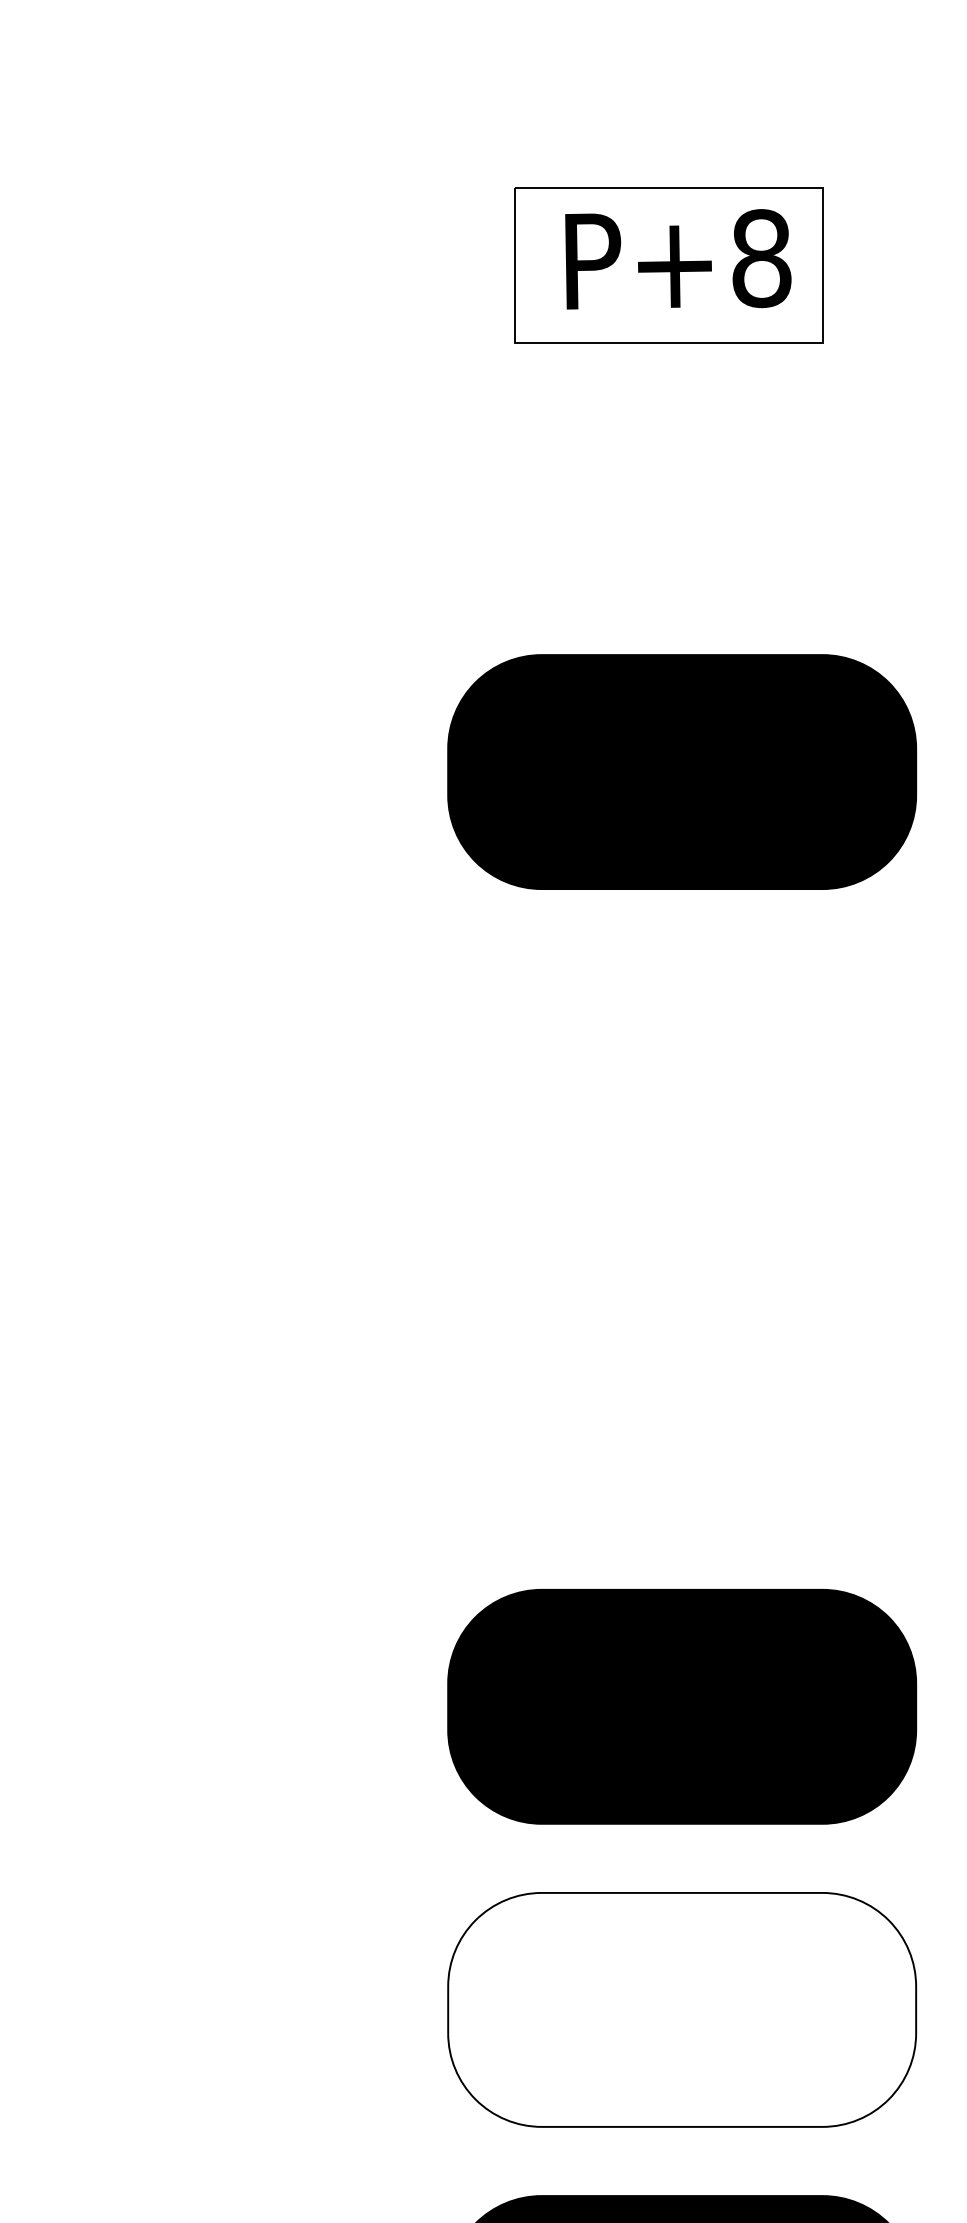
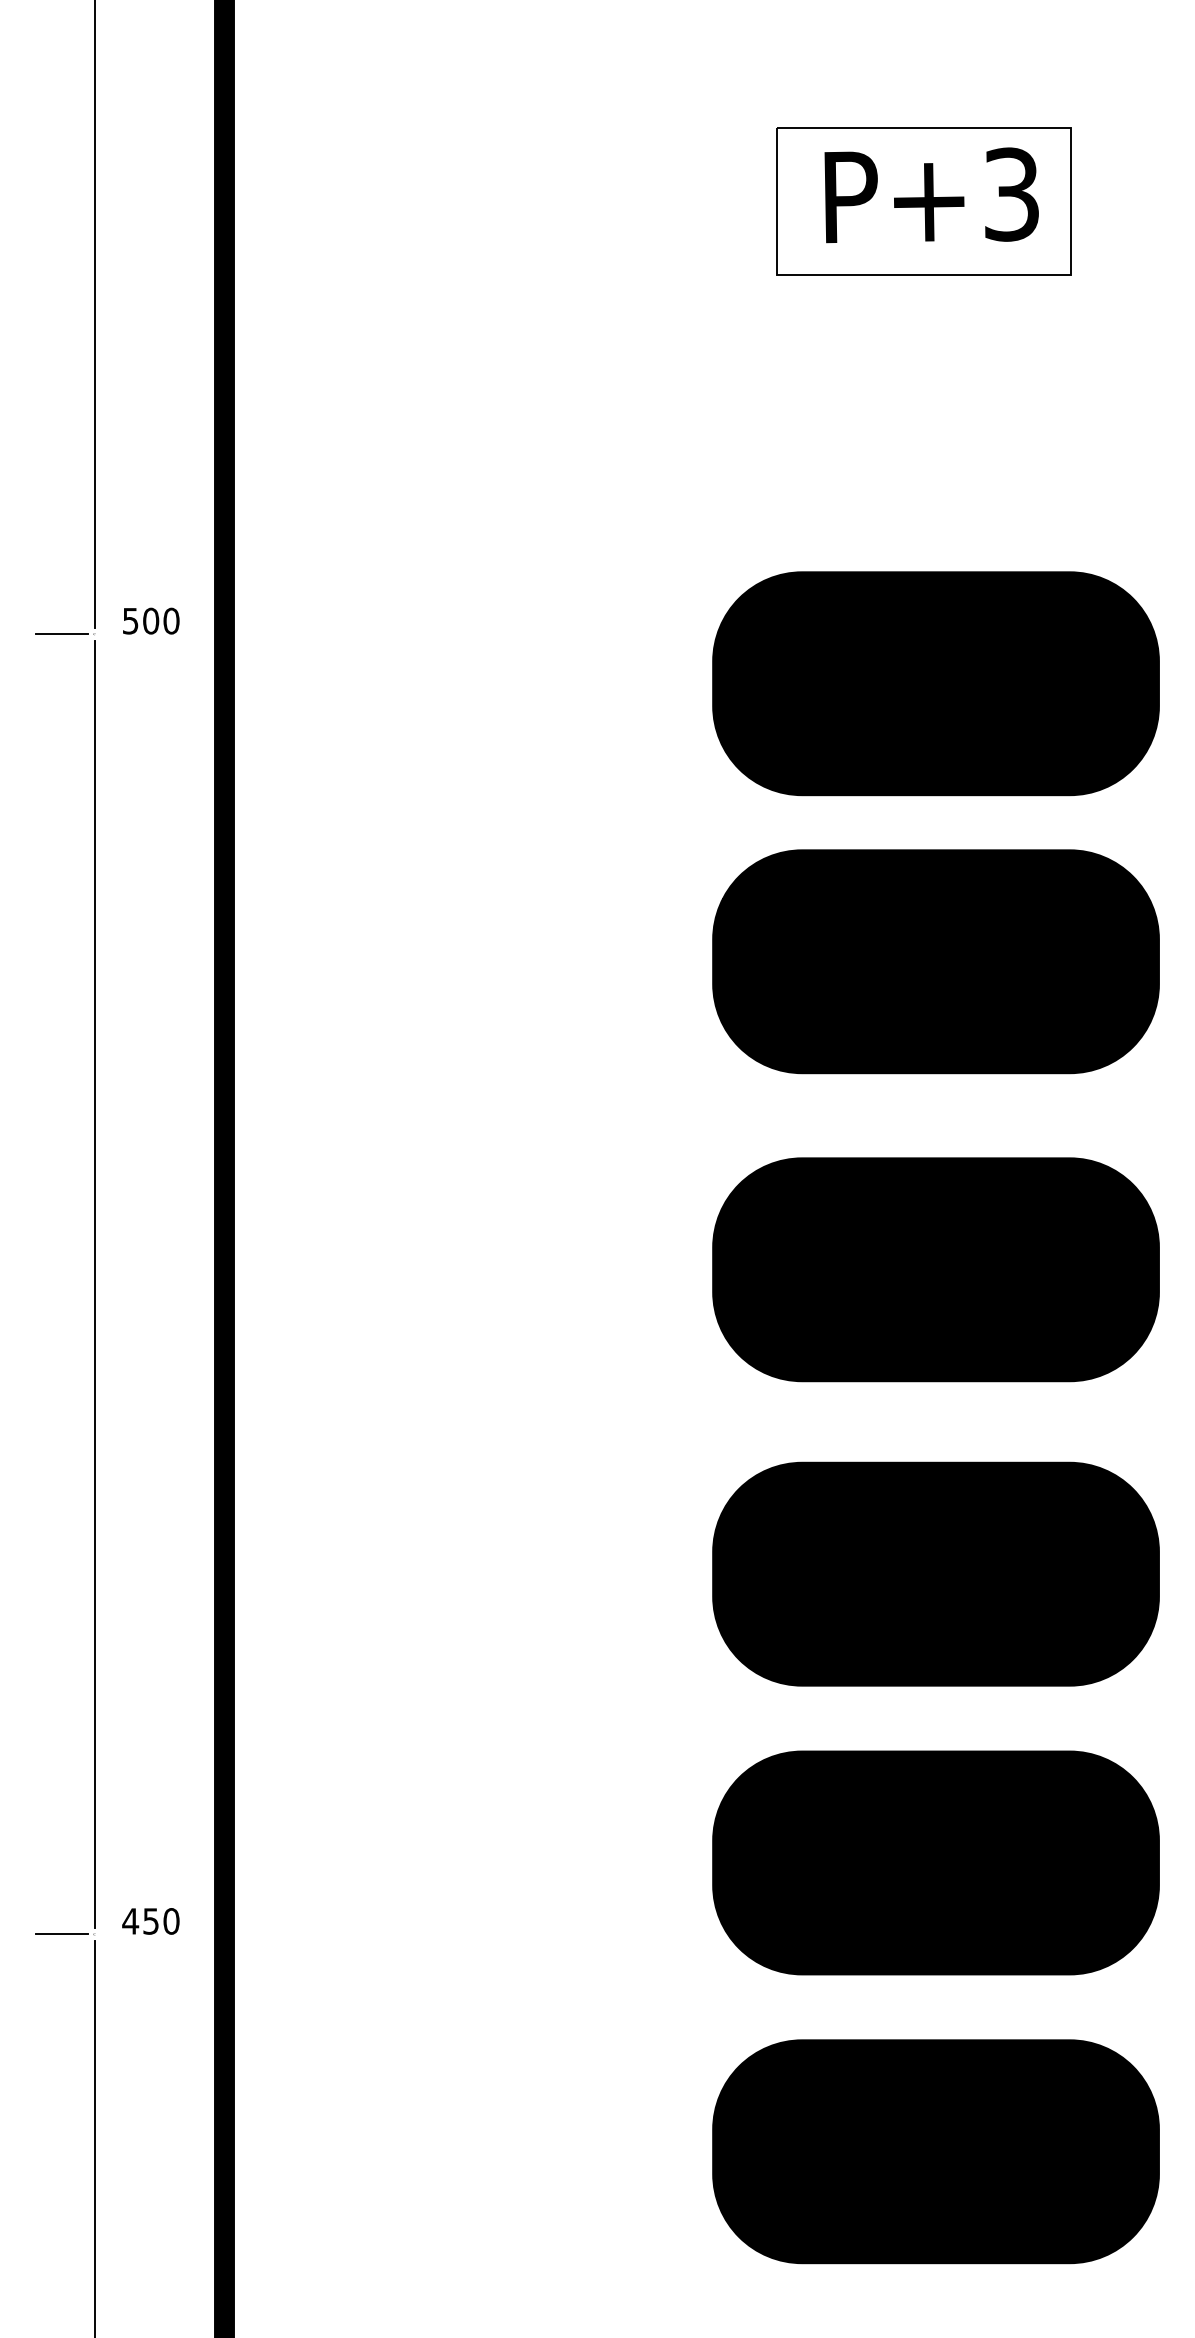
text: (762, 258) -> (1012, 194), P+8 -> P+3
part: (681, 1063) -> (935, 961), added
part: (681, 1386) -> (935, 1269), added
fill: (681, 2009) -> (935, 1862), added

